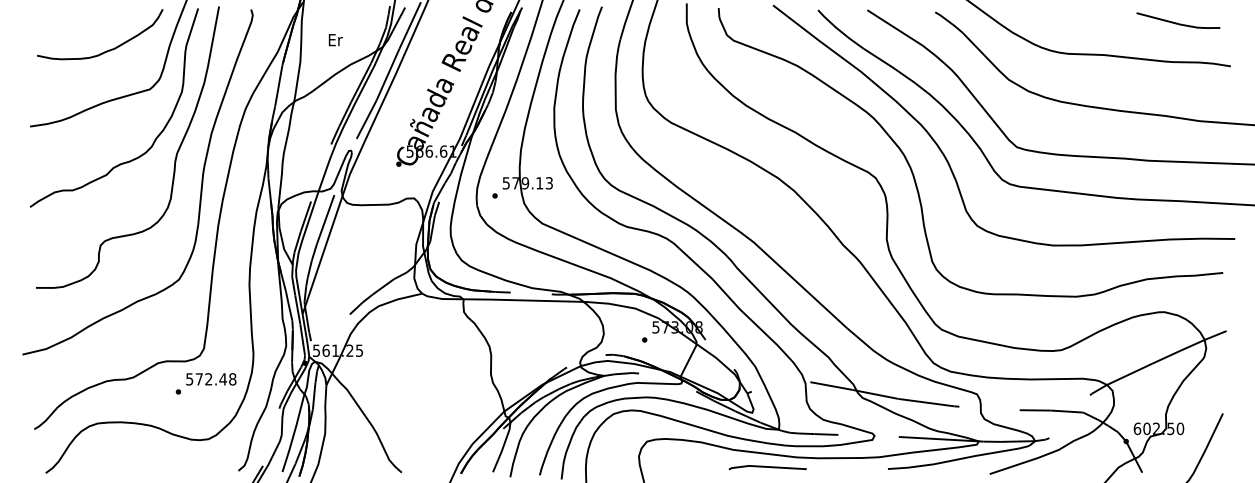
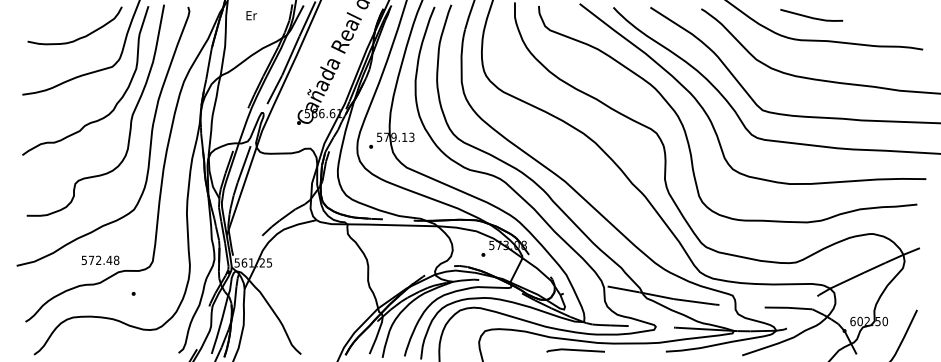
line: (1177, 22) -> (811, 16), moved
text: (335, 40) -> (251, 15), moved
text: (211, 379) -> (100, 260), moved

